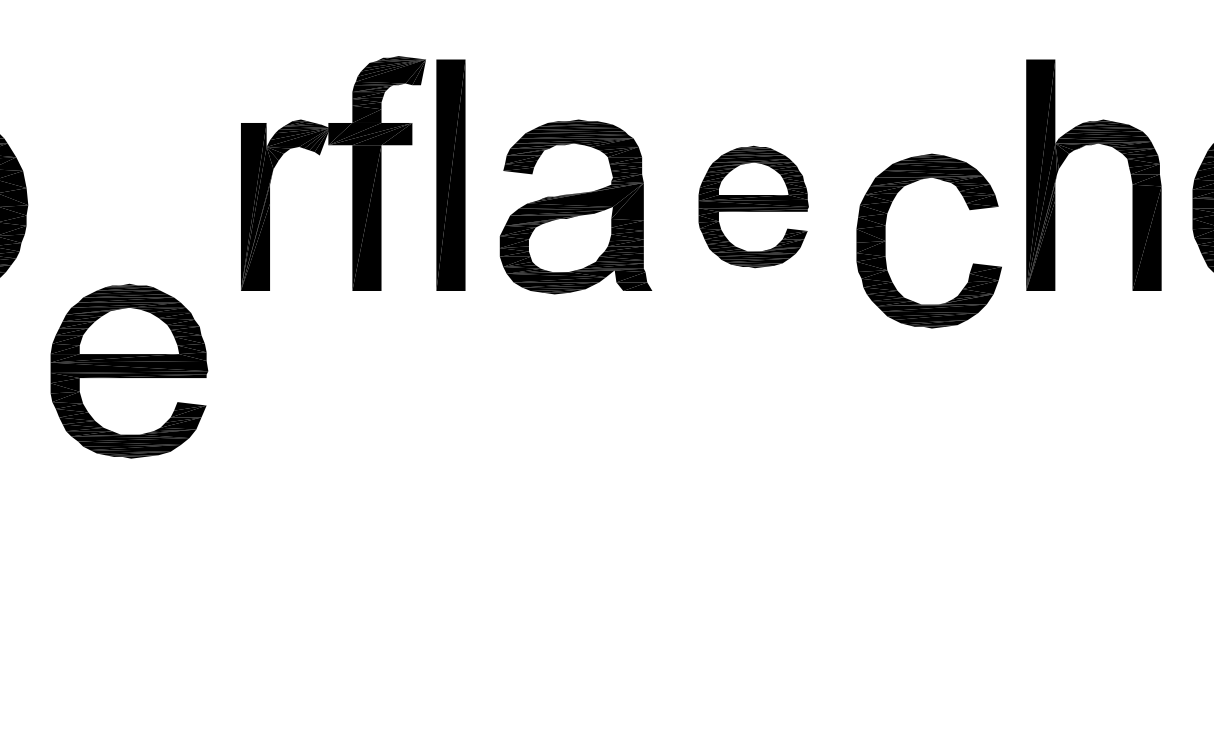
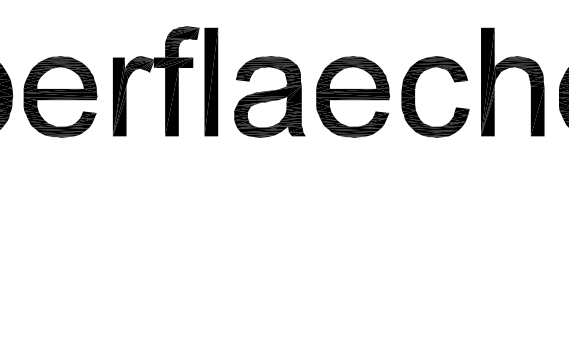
part: (754, 206) -> (353, 96), size x1.43
part: (886, 240) -> (415, 96), moved
part: (129, 370) -> (60, 96), moved

